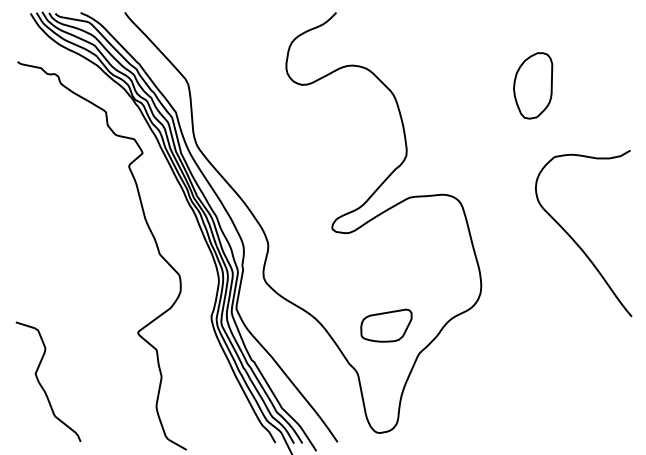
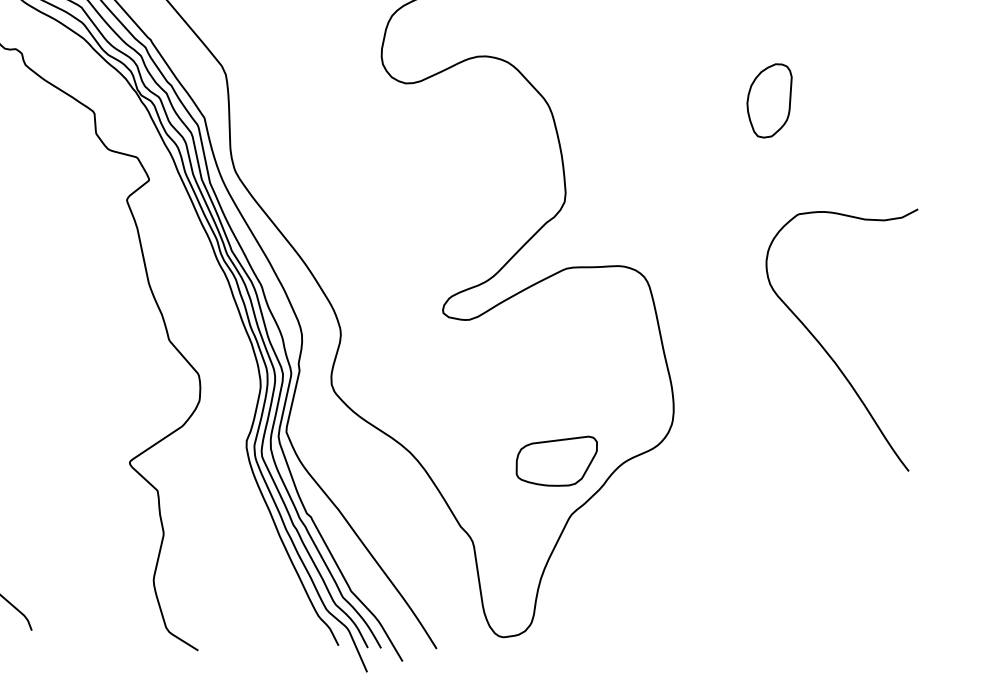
part: (532, 85) -> (768, 100), size x0.71
part: (386, 325) -> (556, 460), moved

